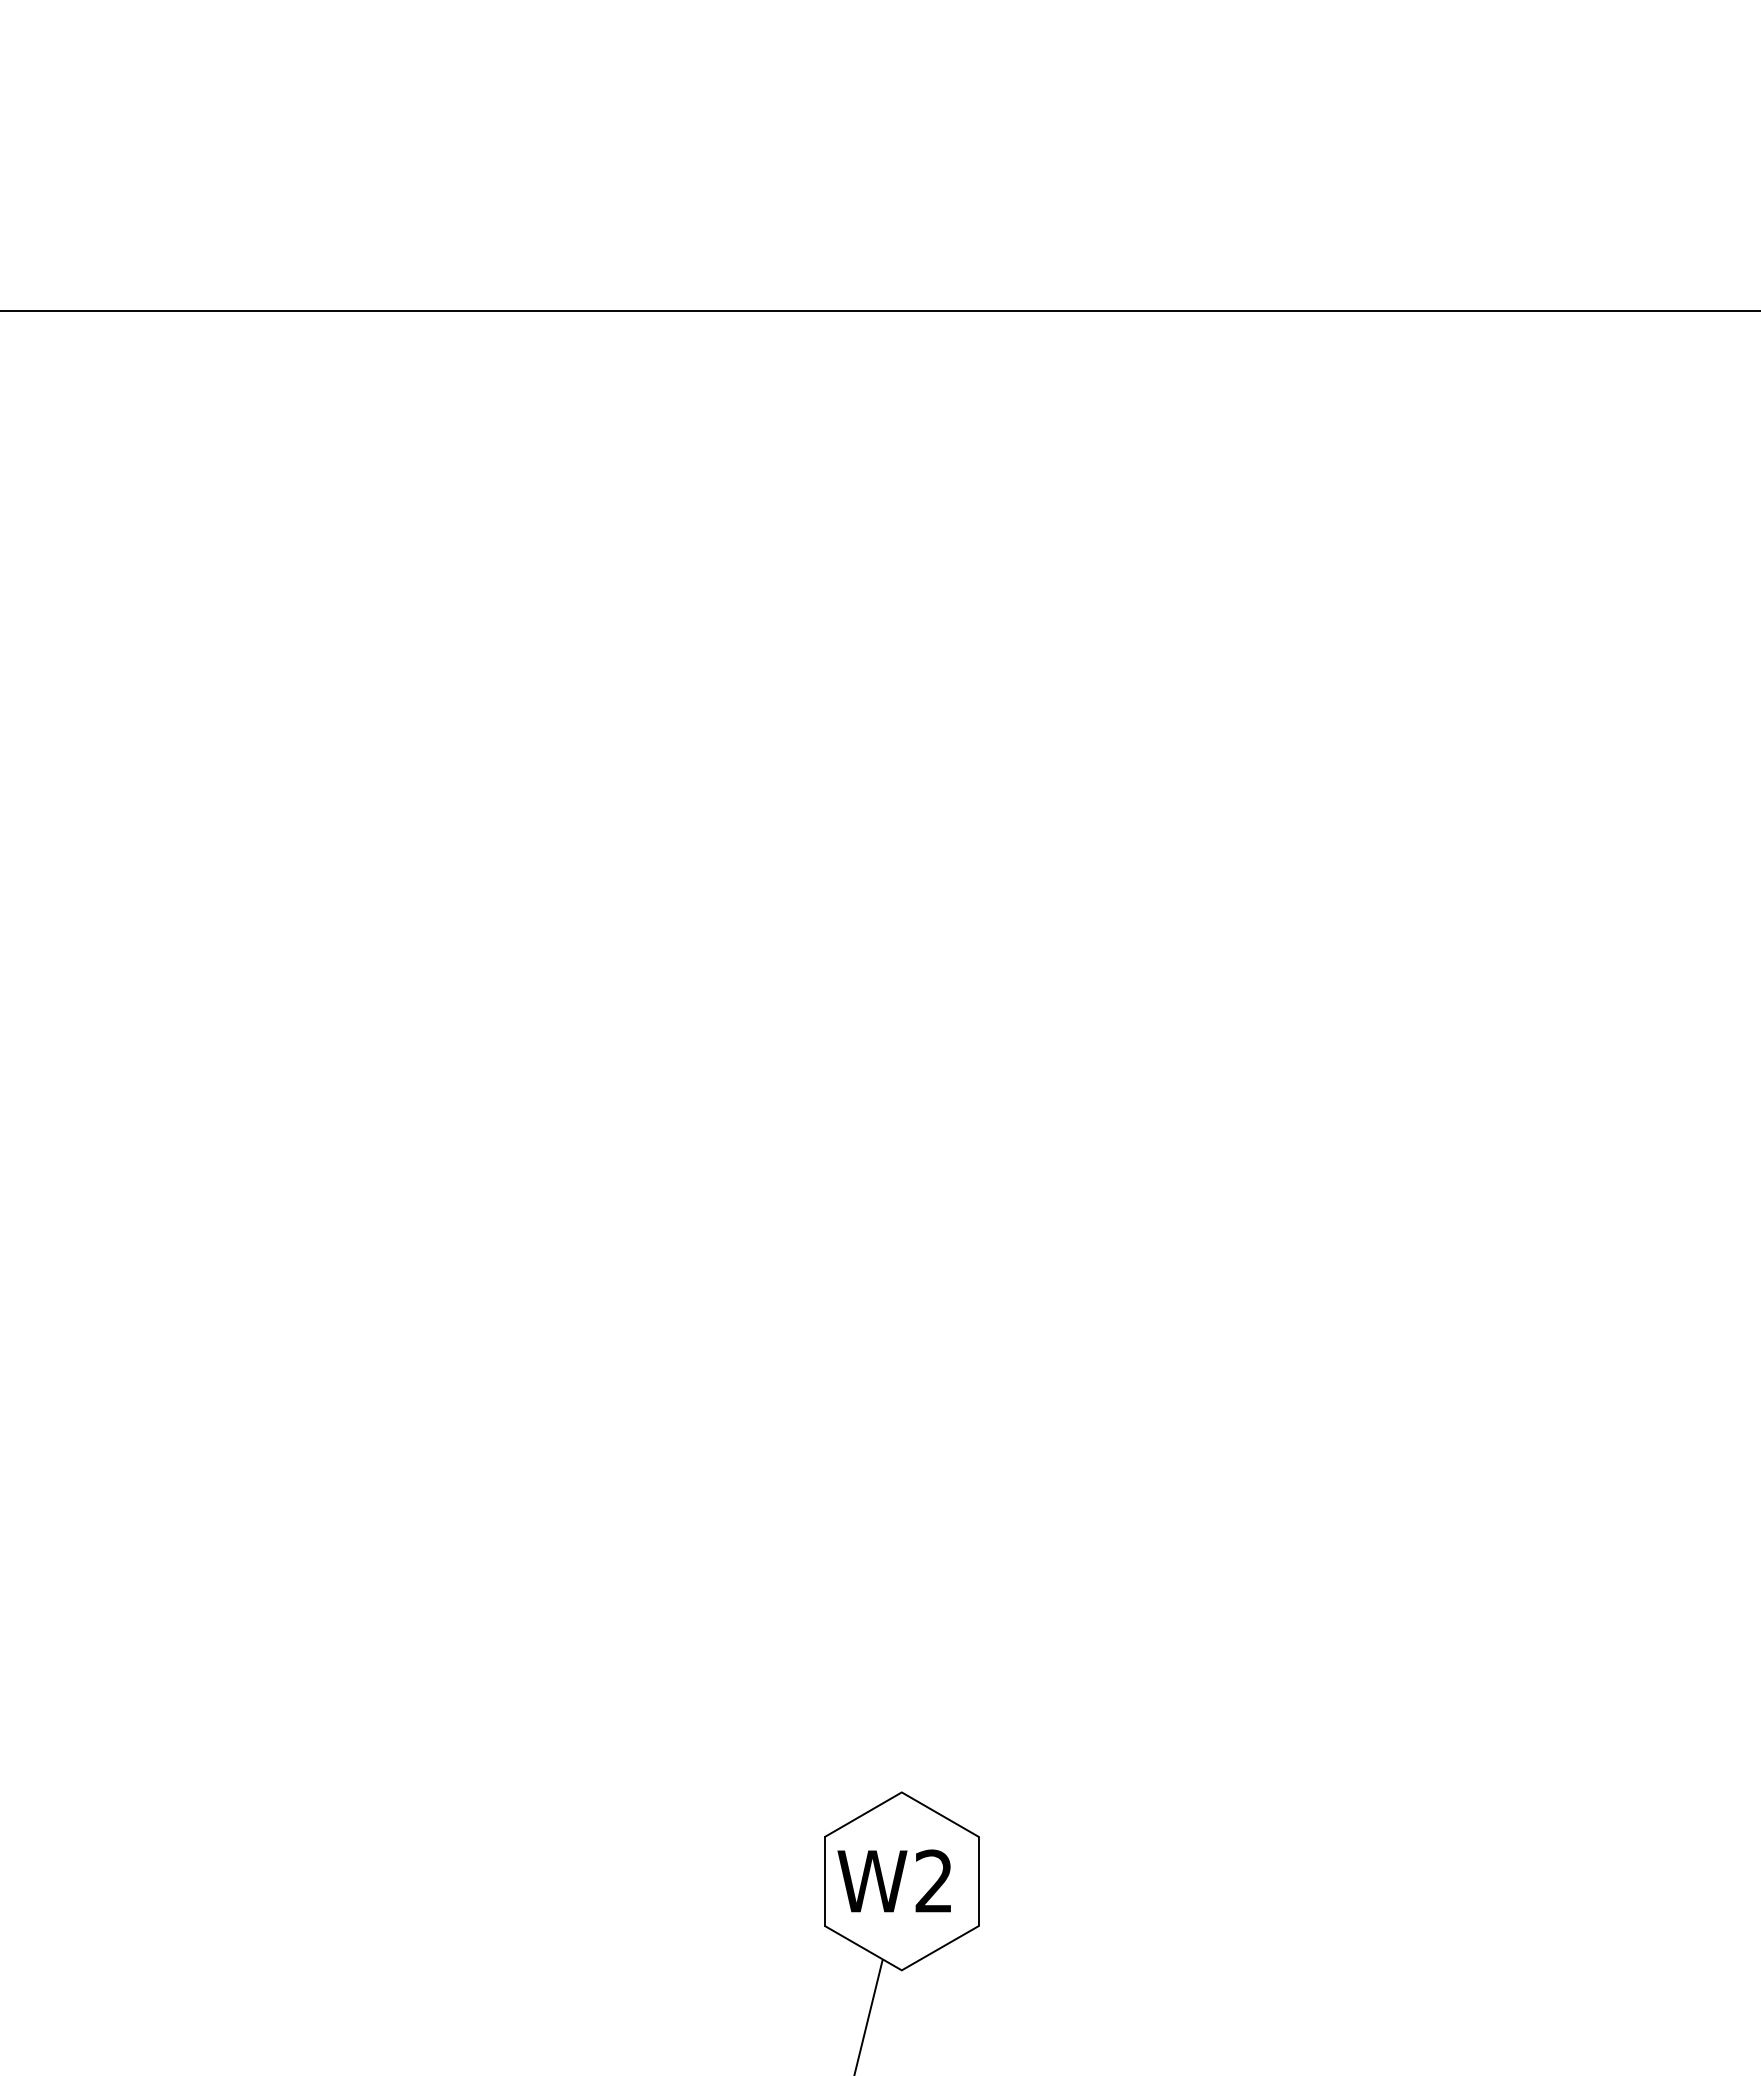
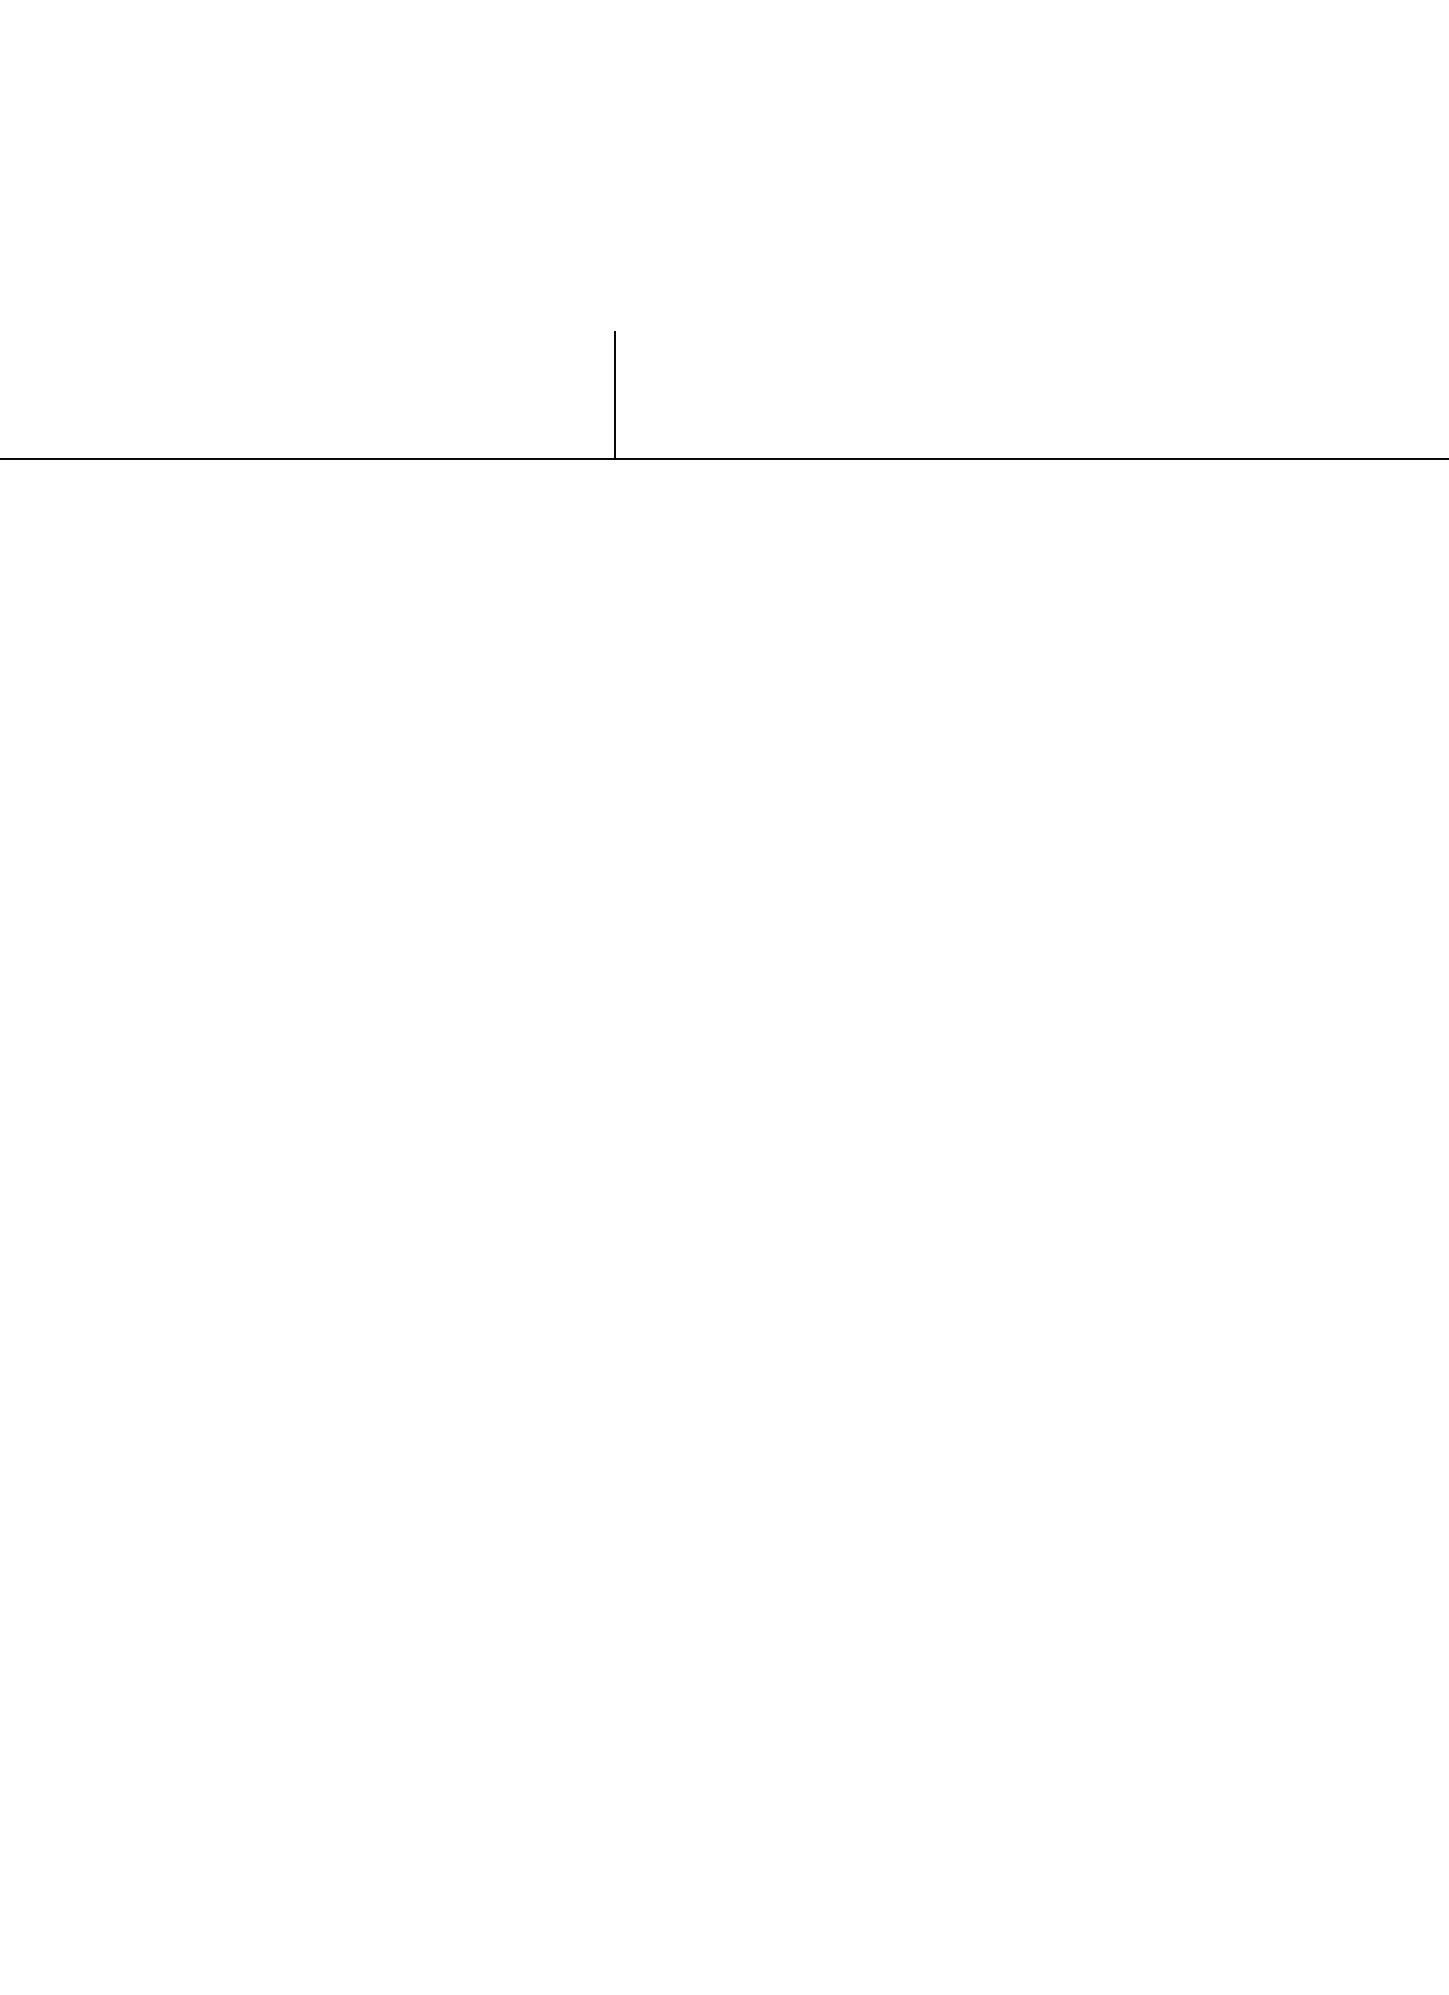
line: (1101, 253) -> (615, 395), added

